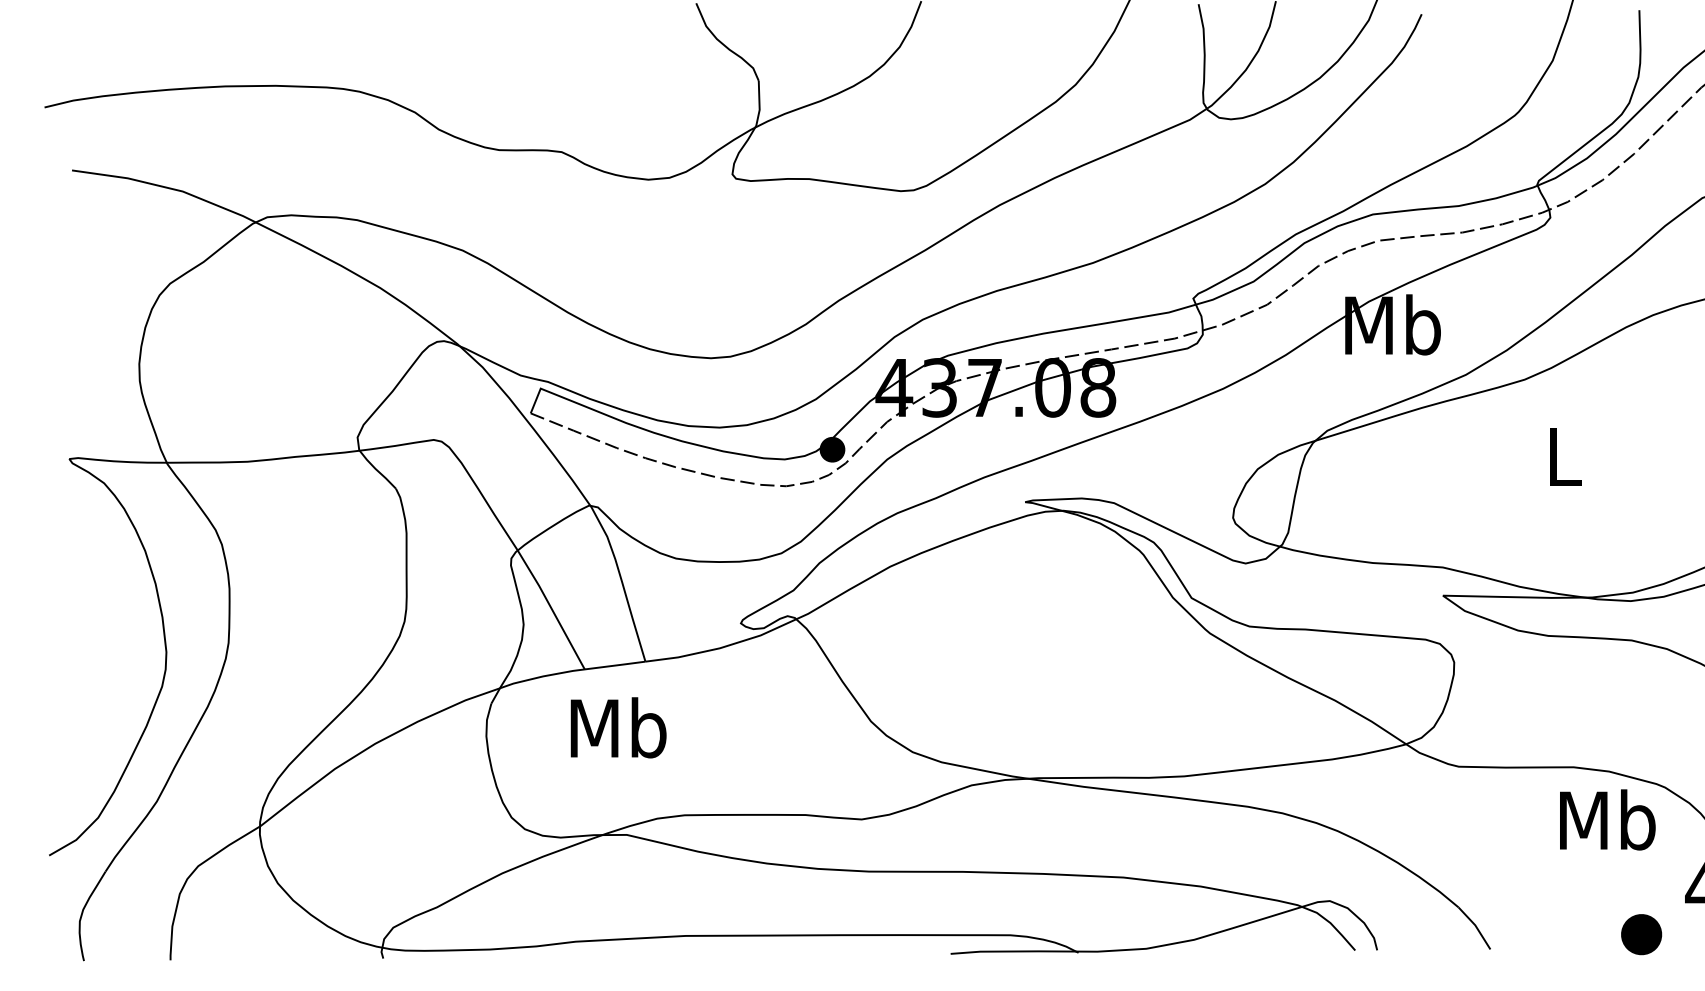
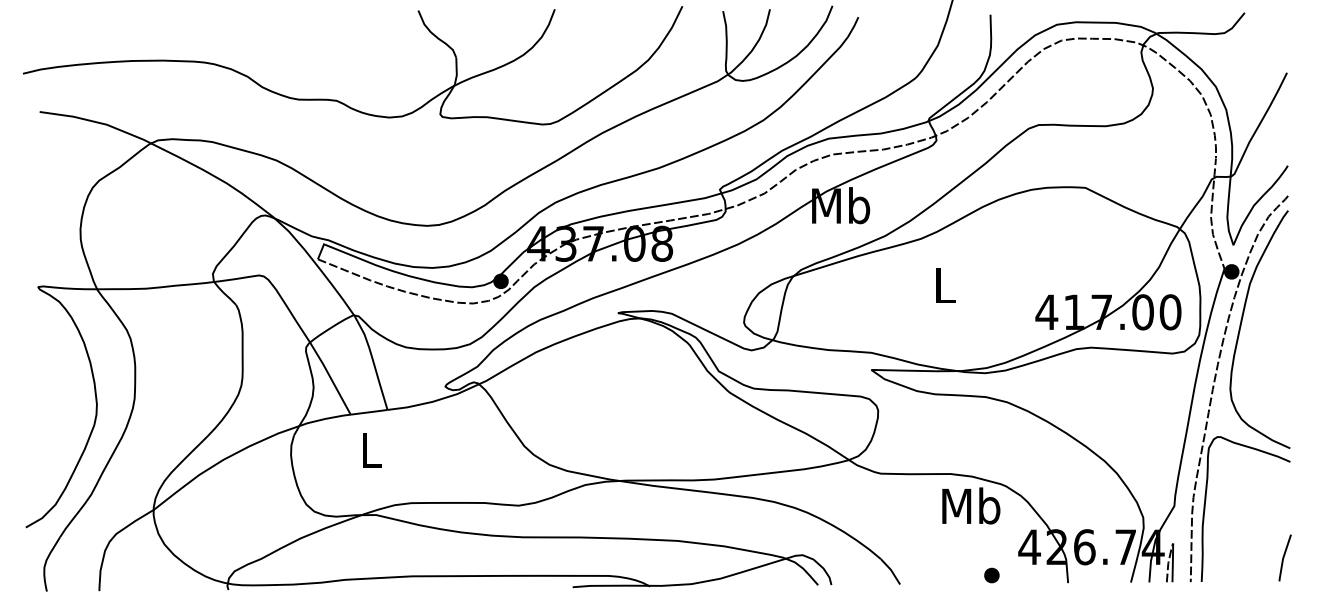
text: (619, 726) -> (371, 449), Mb -> L
part: (1641, 934) -> (991, 575), size x0.62

